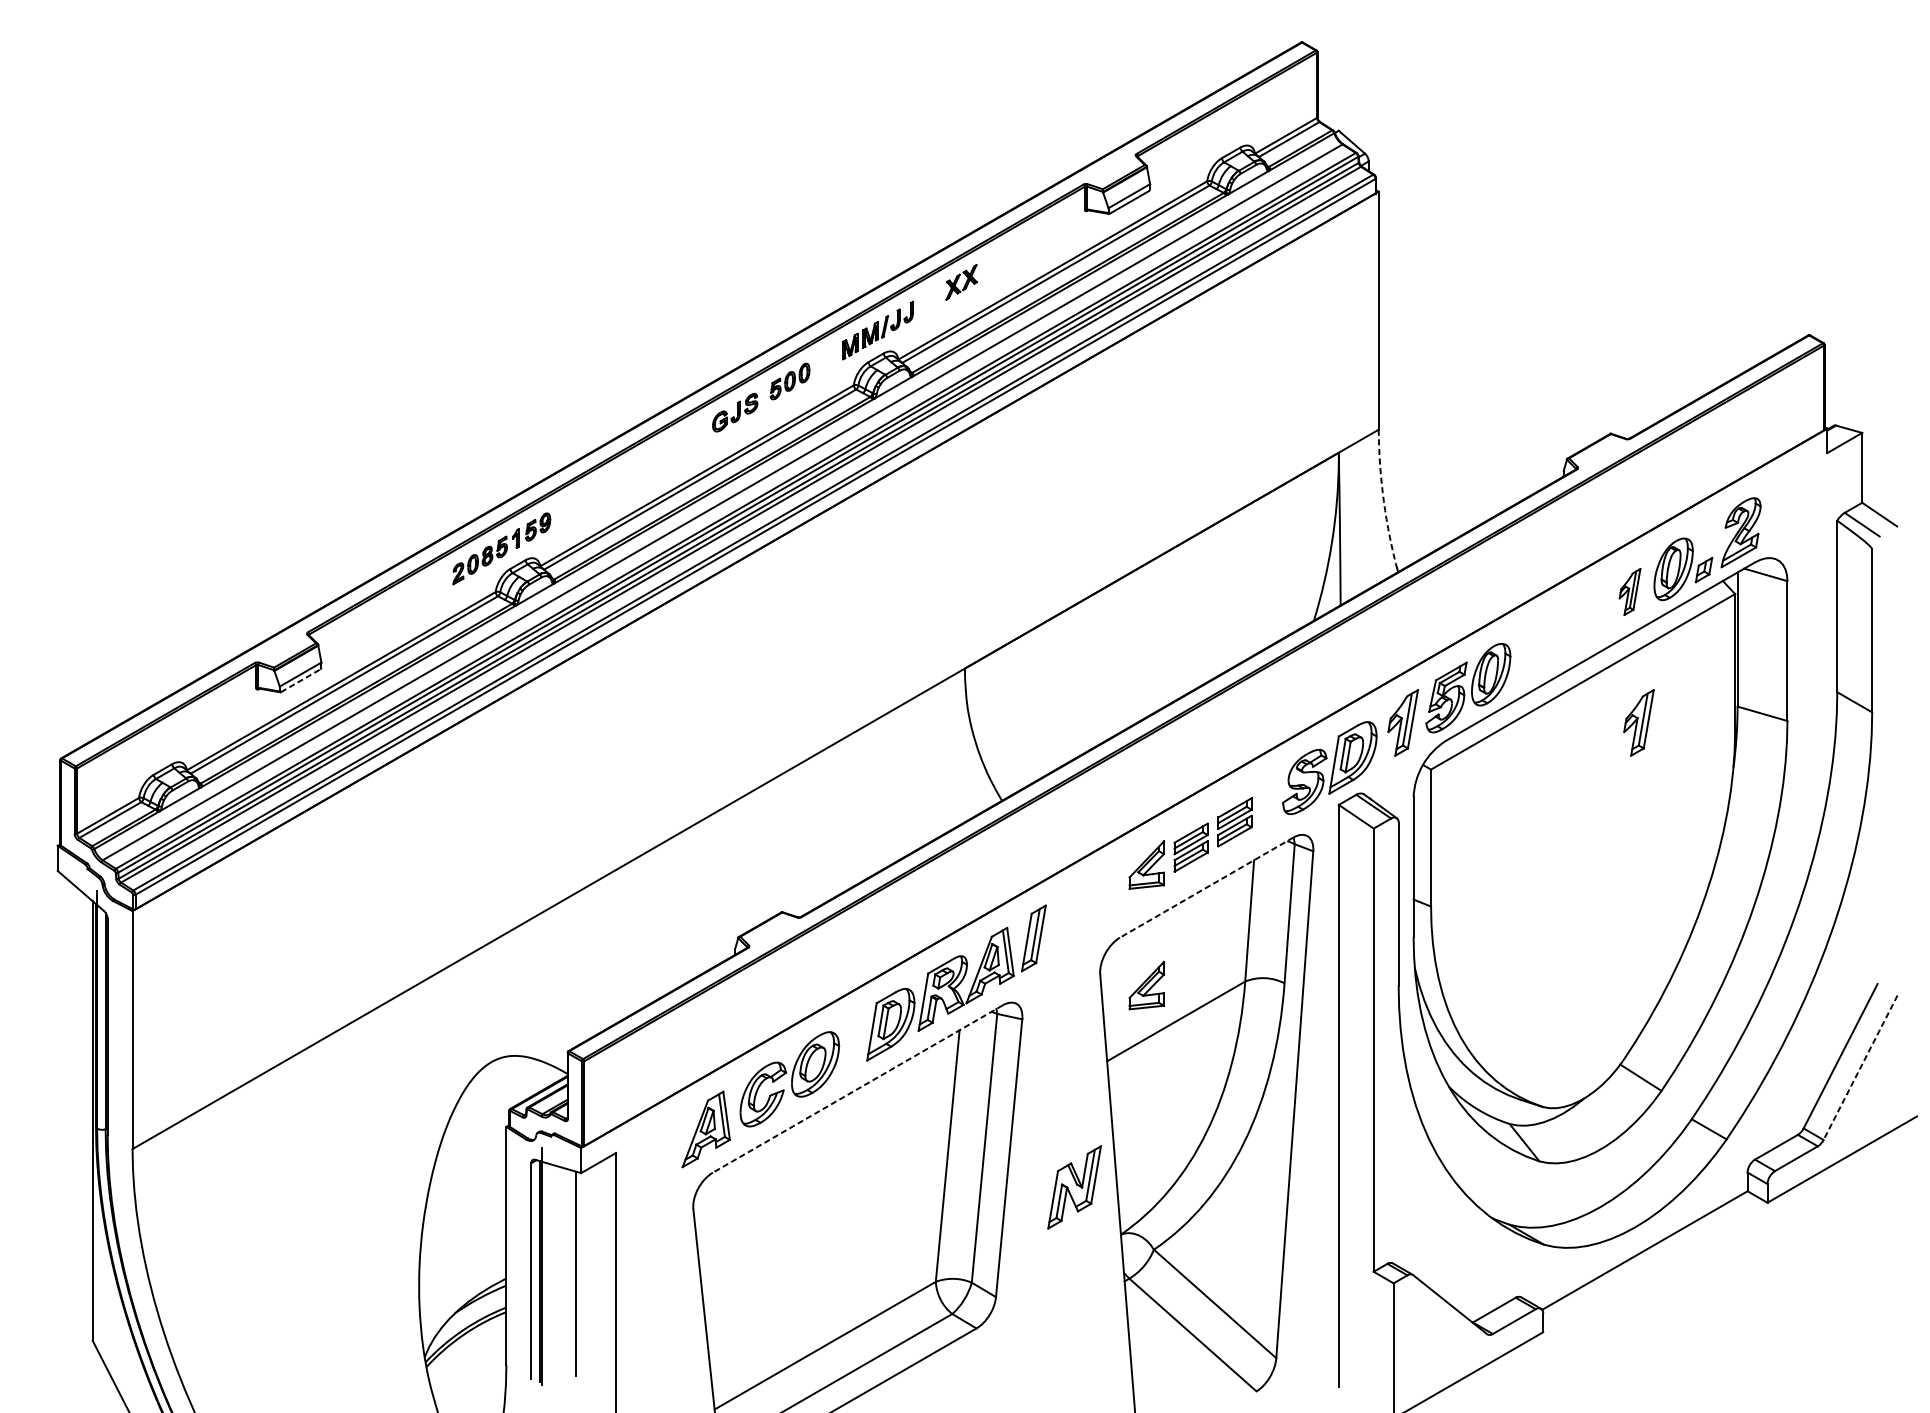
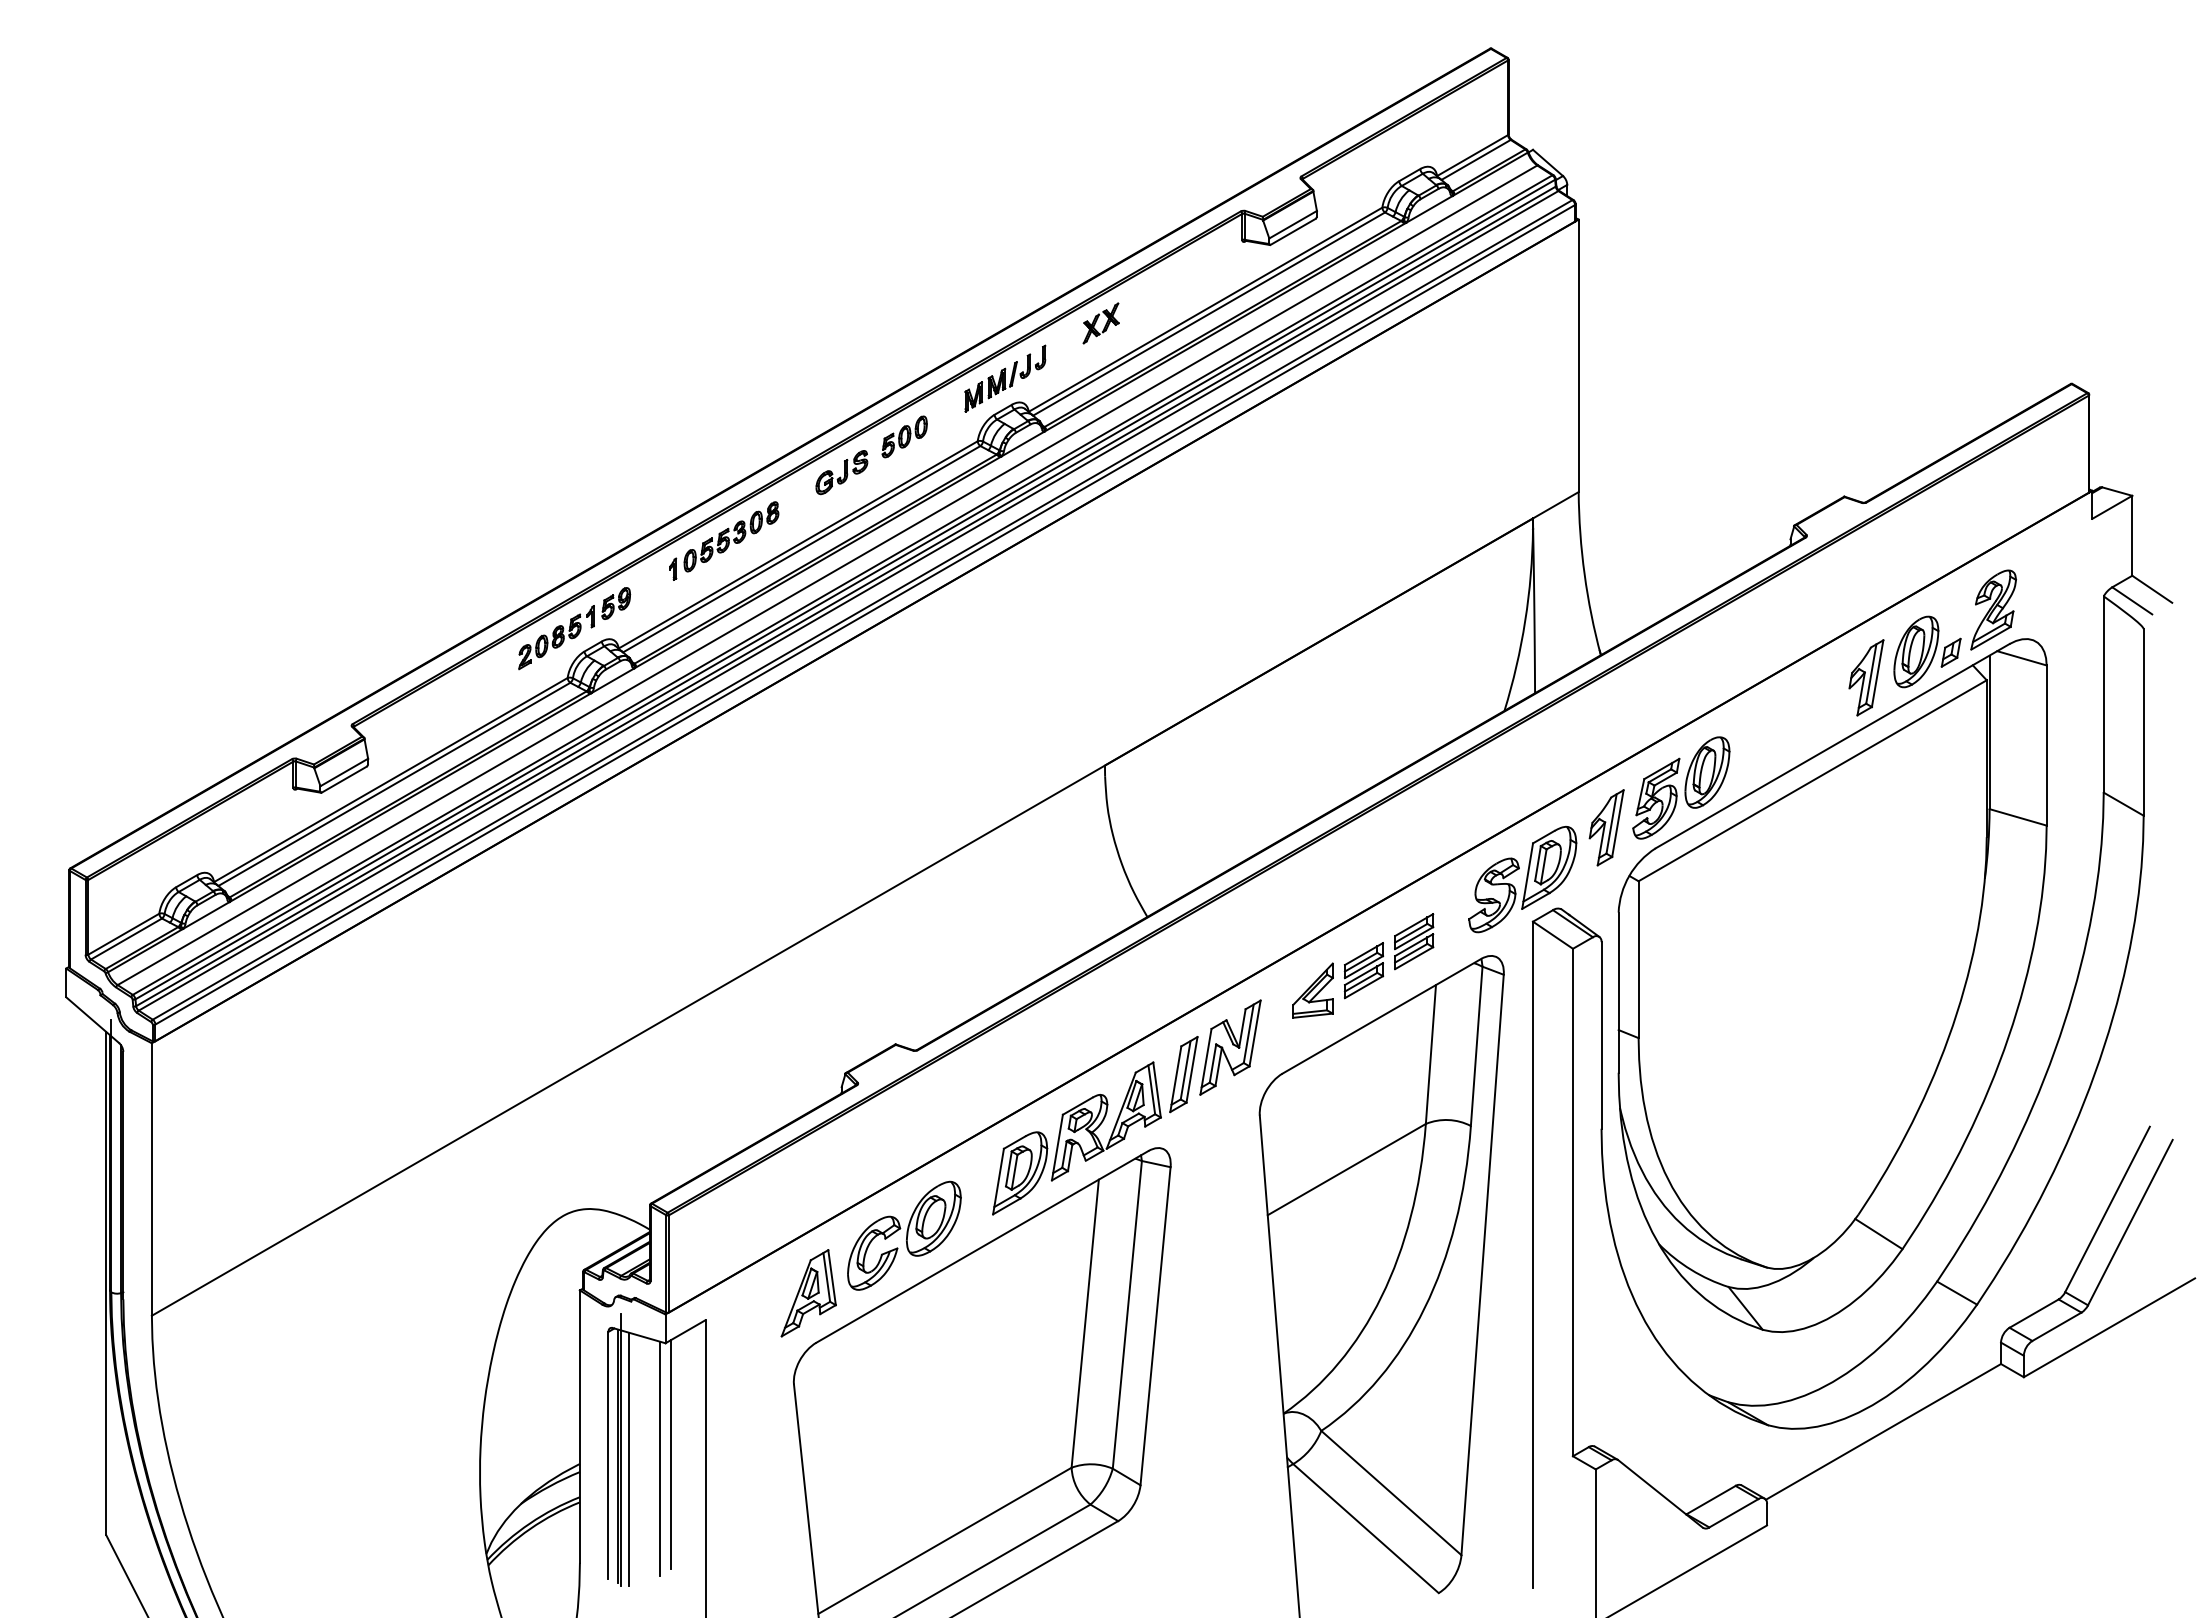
part: (632, 471) -> (724, 540), added
arc: (1383, 501) -> (1584, 574), dashed -> solid
part: (1630, 591) -> (1866, 677), size x1.43
line: (300, 680) -> (344, 779), dashed -> solid
part: (1638, 722) -> (1876, 827), removed
line: (1206, 887) -> (1381, 1016), dashed -> solid
part: (1146, 985) -> (1312, 1128), removed
line: (1860, 1067) -> (2130, 1222), dashed -> solid
line: (858, 1088) -> (982, 1246), dashed -> solid
part: (1074, 1187) -> (1230, 1047), moved
line: (586, 1270) -> (671, 1454), added
line: (548, 1274) -> (628, 1459), added

